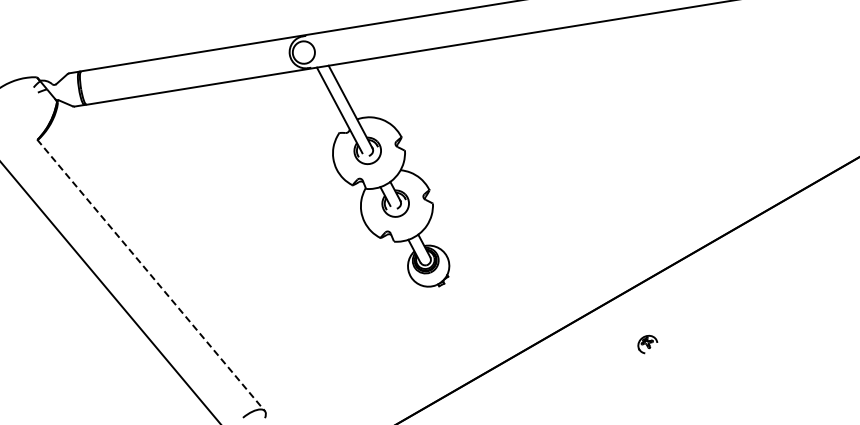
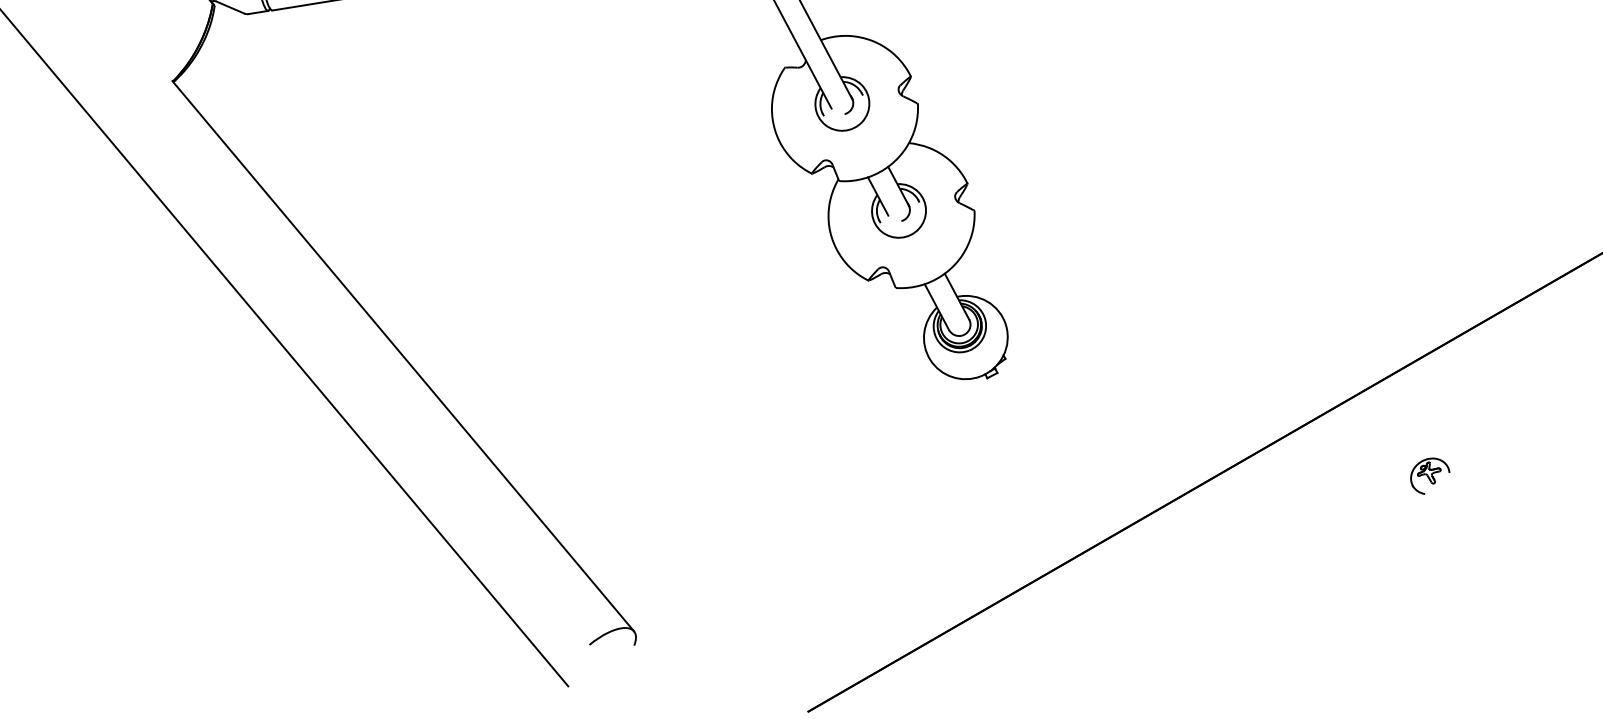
line: (151, 275) -> (404, 356), dashed -> solid
part: (647, 344) -> (1429, 476), moved

